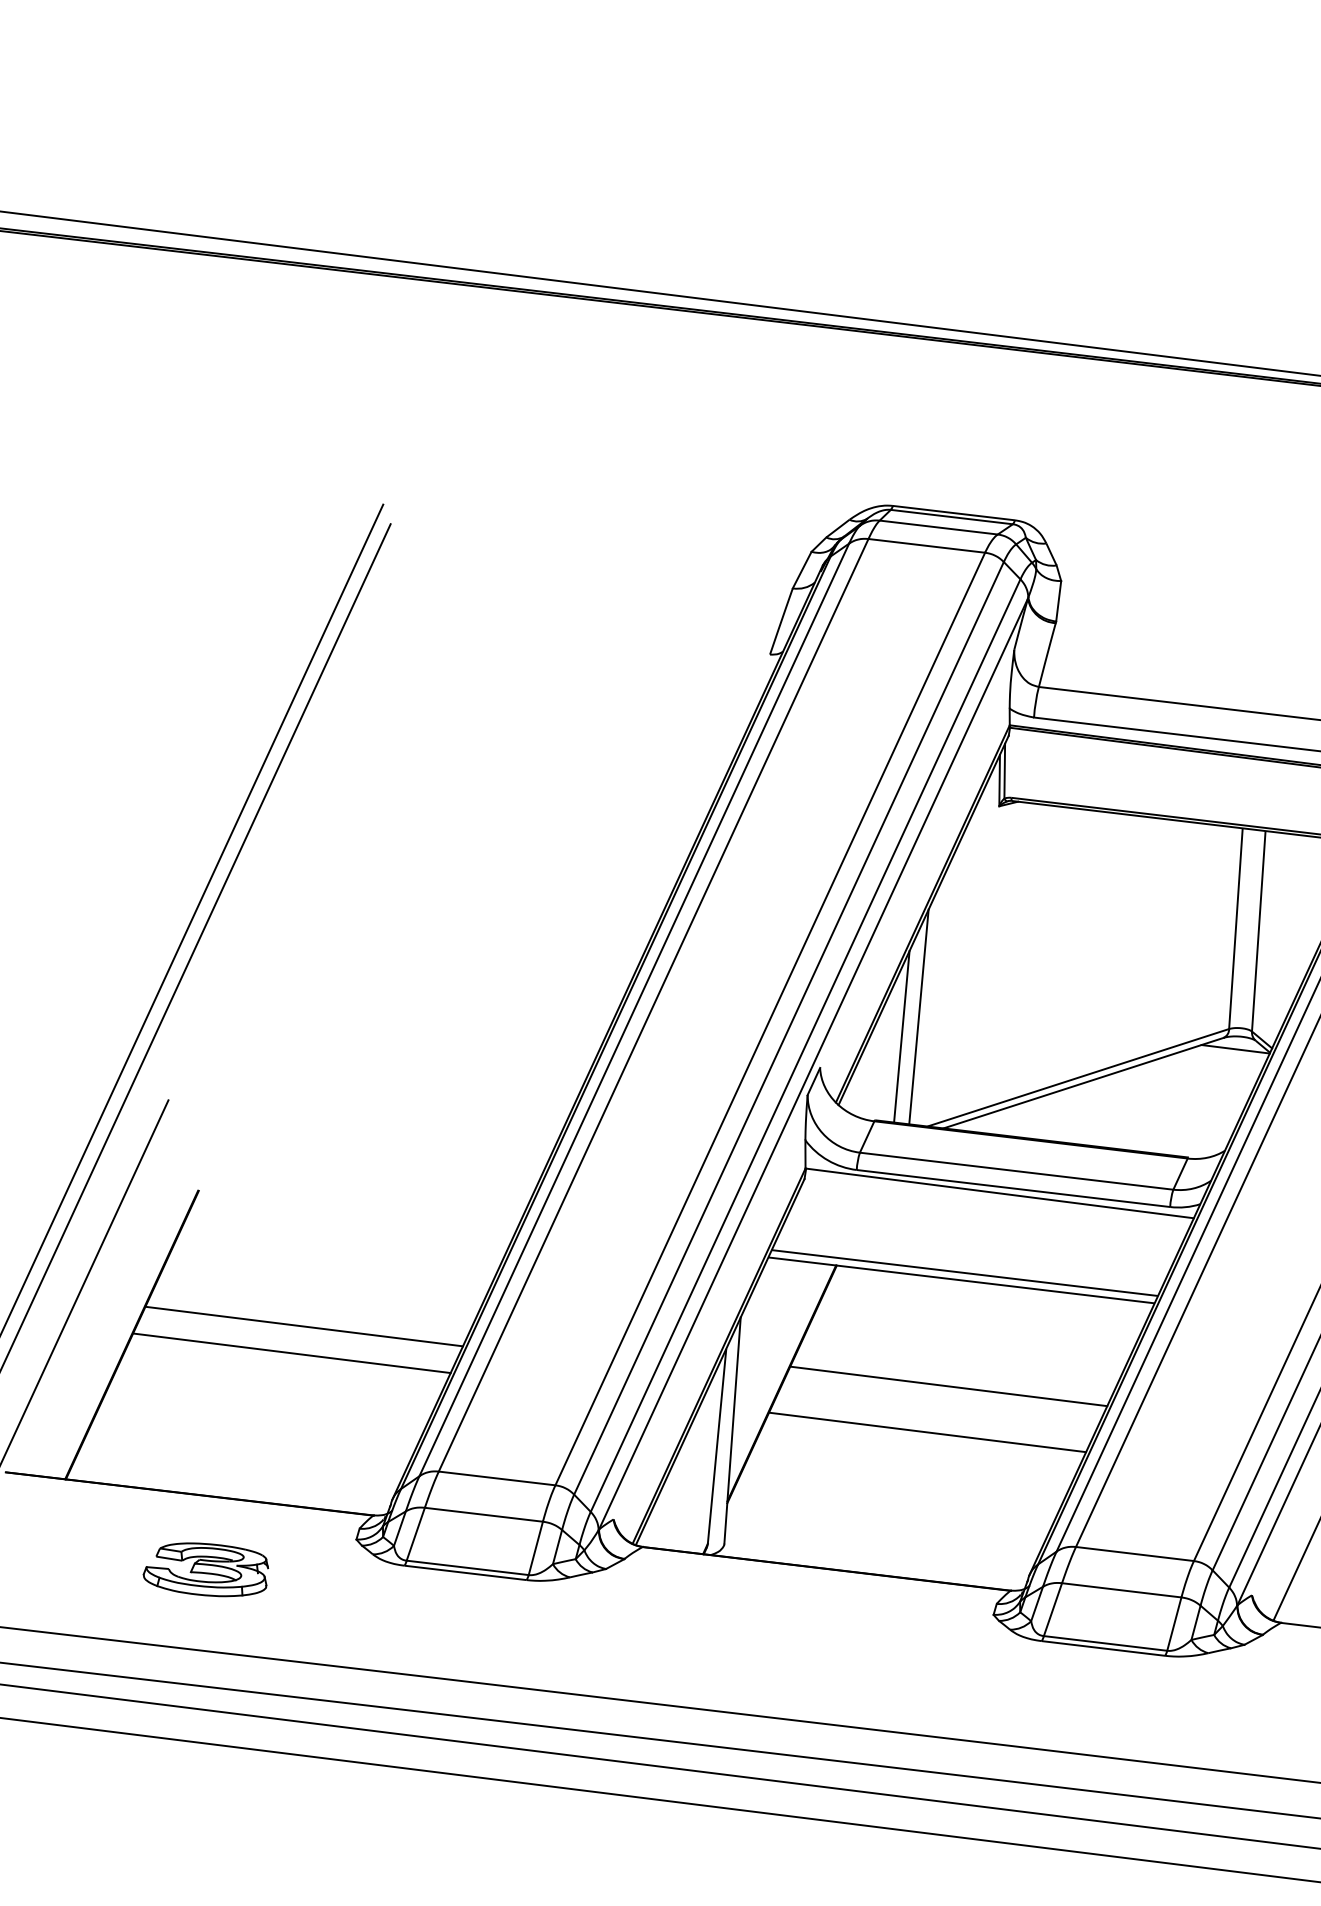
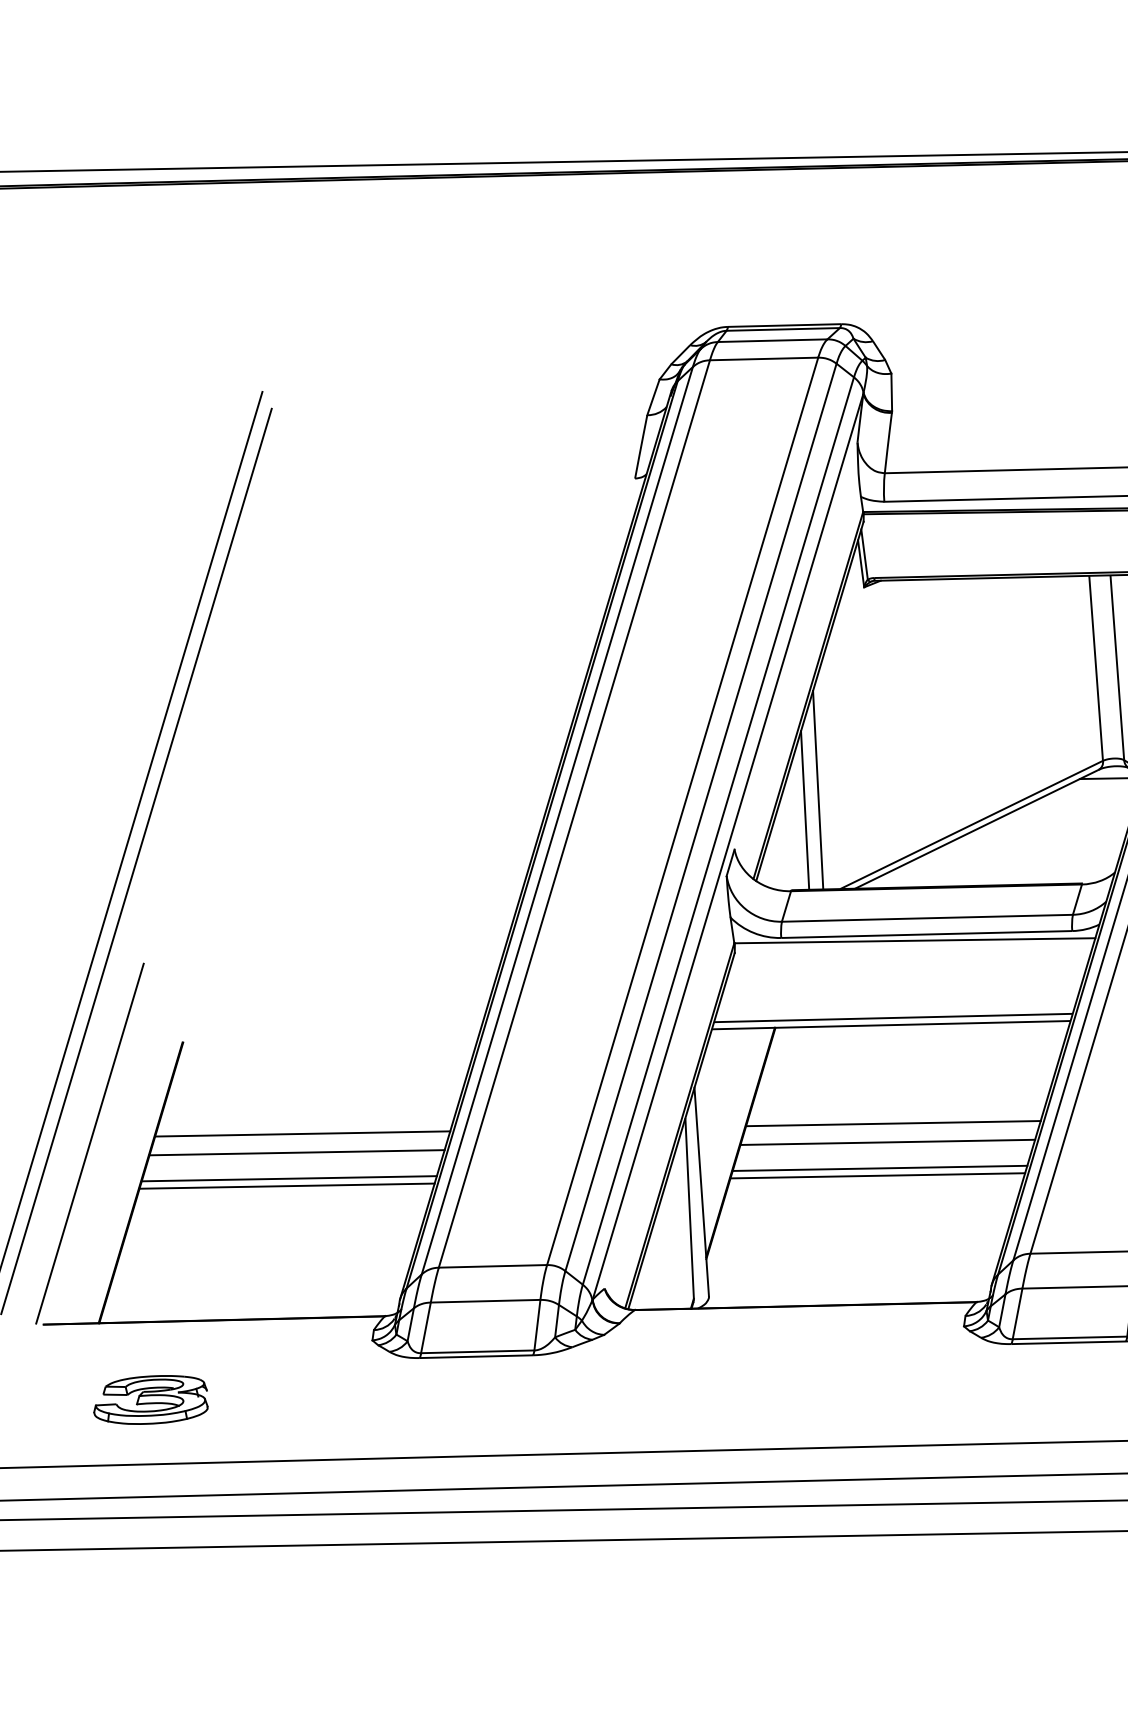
line: (312, 1307) -> (302, 1134), added
line: (288, 1360) -> (287, 1185), added
line: (939, 1405) -> (887, 1142), added
line: (923, 1439) -> (877, 1175), added
part: (205, 1569) -> (149, 1399), moved

